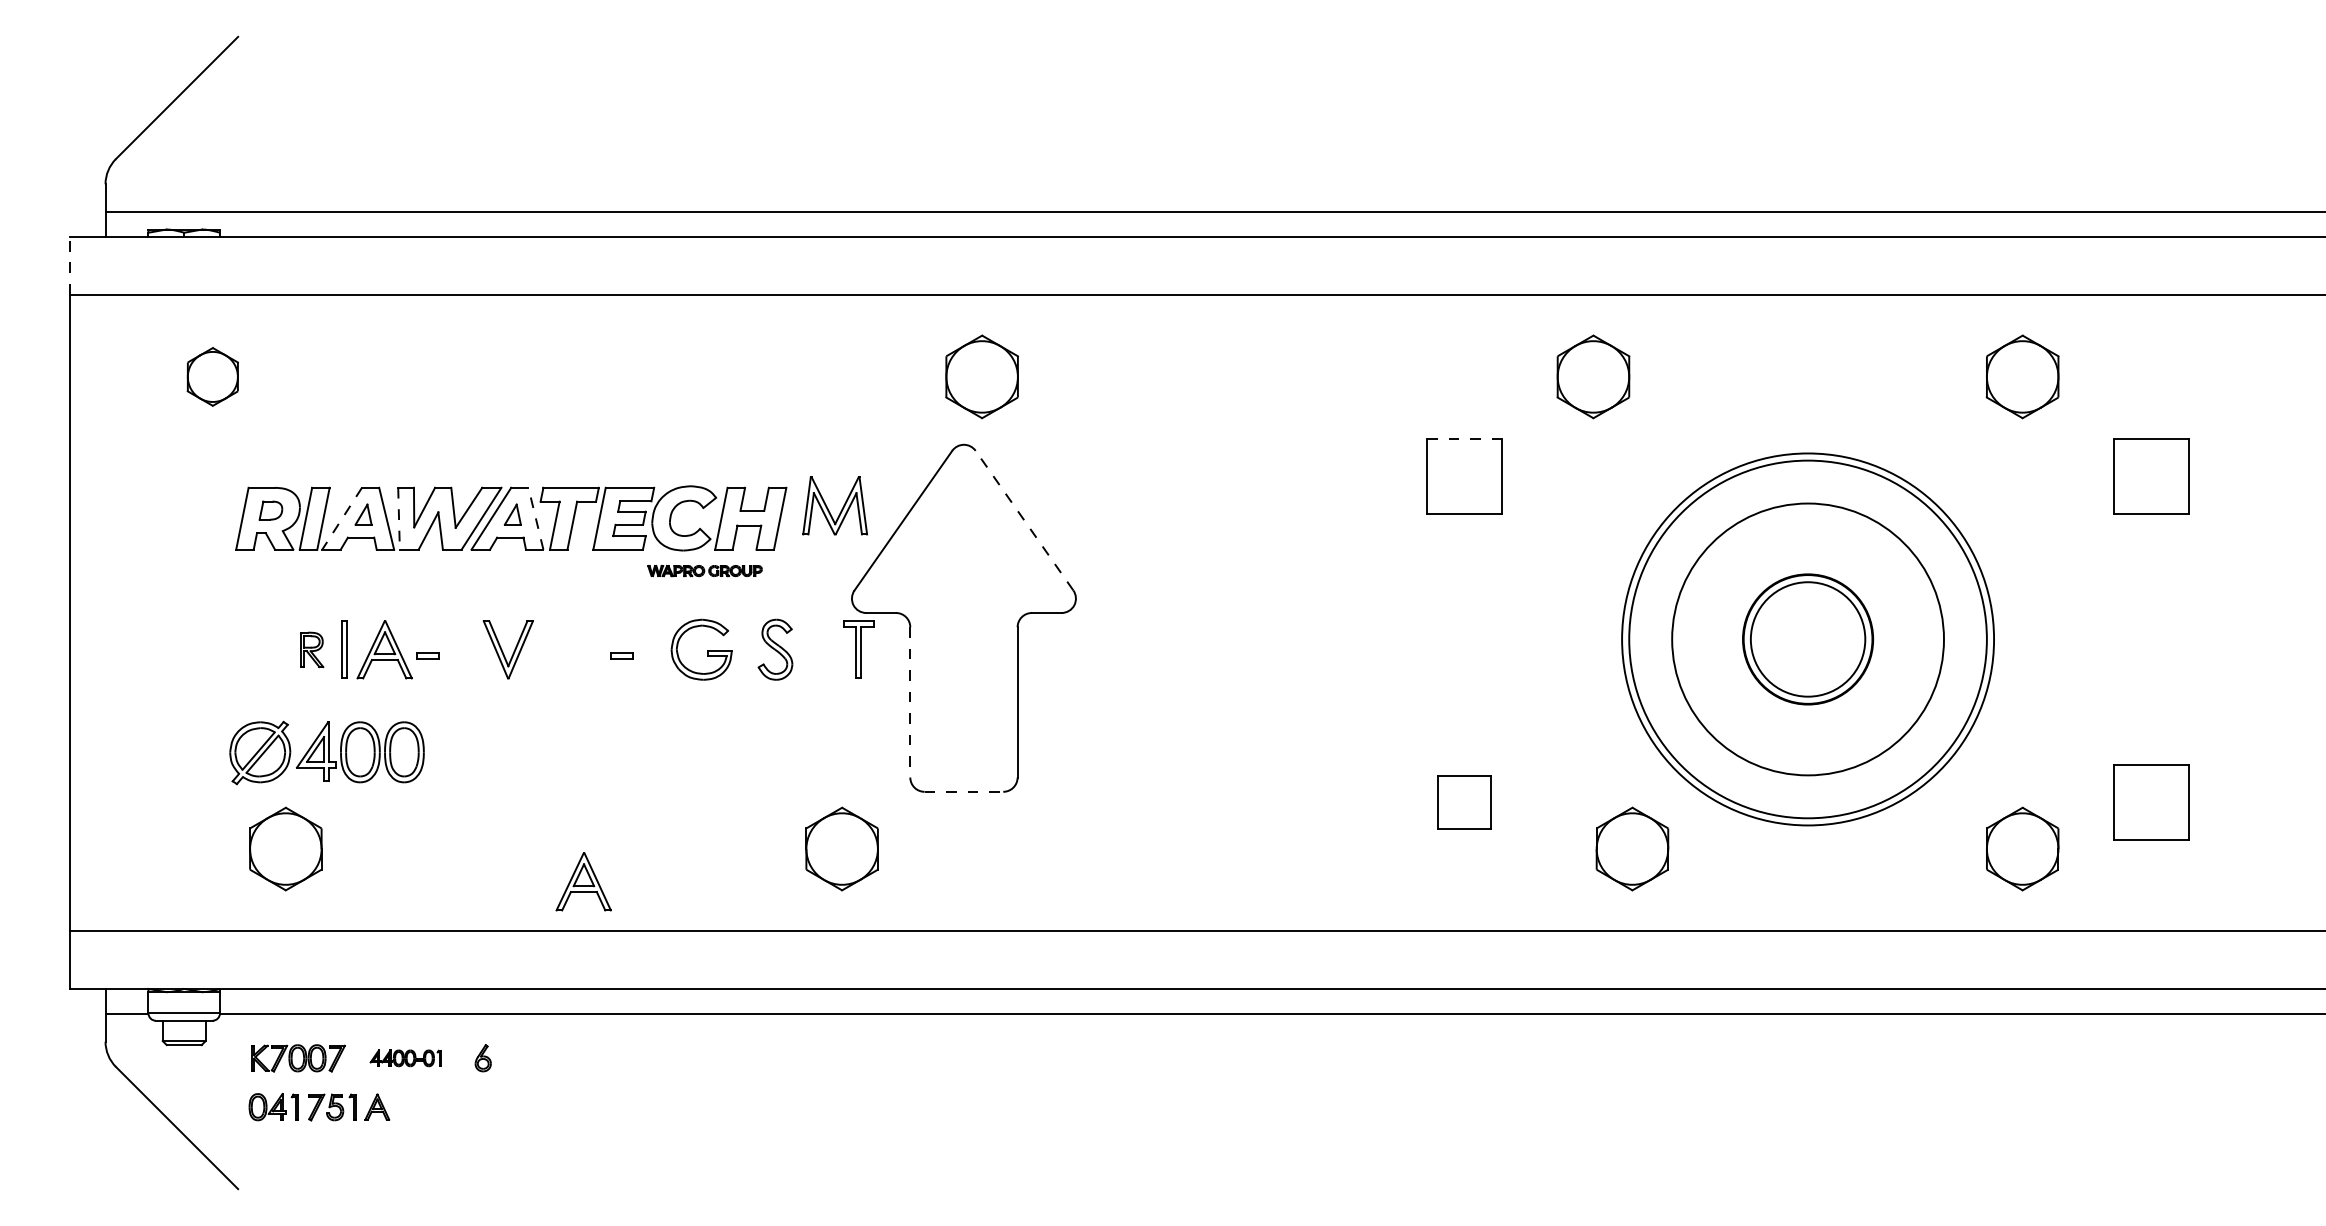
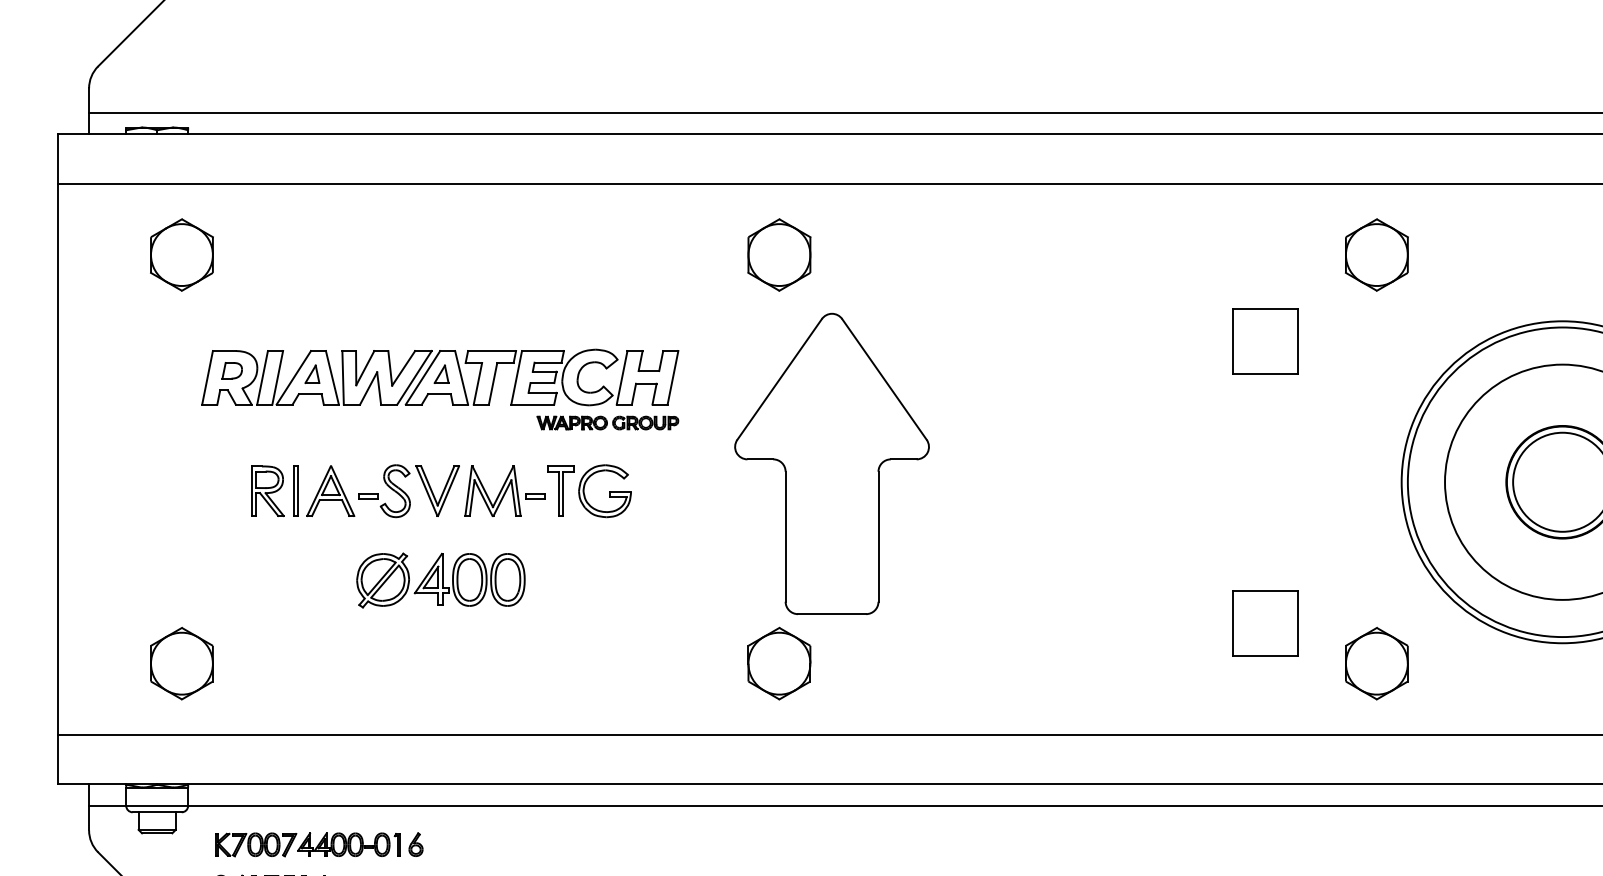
line: (69, 266) -> (57, 159), dashed -> solid
part: (212, 376) -> (181, 254), size x1.43
part: (981, 376) -> (778, 254), moved
line: (1464, 439) -> (1265, 309), dashed -> solid
part: (828, 508) -> (487, 493), moved
line: (342, 518) -> (294, 377), dashed -> solid
line: (399, 518) -> (343, 377), dashed -> solid
line: (535, 518) -> (461, 377), dashed -> solid
line: (1024, 520) -> (884, 379), dashed -> solid
part: (704, 570) -> (607, 422), size x1.43
part: (312, 649) -> (268, 490), size x1.67
part: (775, 649) -> (395, 490), moved
part: (858, 649) -> (560, 490), moved
line: (910, 702) -> (785, 536), dashed -> solid
part: (326, 752) -> (440, 580), moved
line: (964, 791) -> (832, 613), dashed -> solid
part: (1464, 802) -> (1265, 623), size x1.43
part: (285, 848) -> (181, 663), moved
part: (841, 848) -> (778, 663), moved
part: (1632, 848) -> (1376, 663), moved
part: (583, 881) -> (502, 691), removed
part: (405, 1058) -> (348, 844), size x1.67

